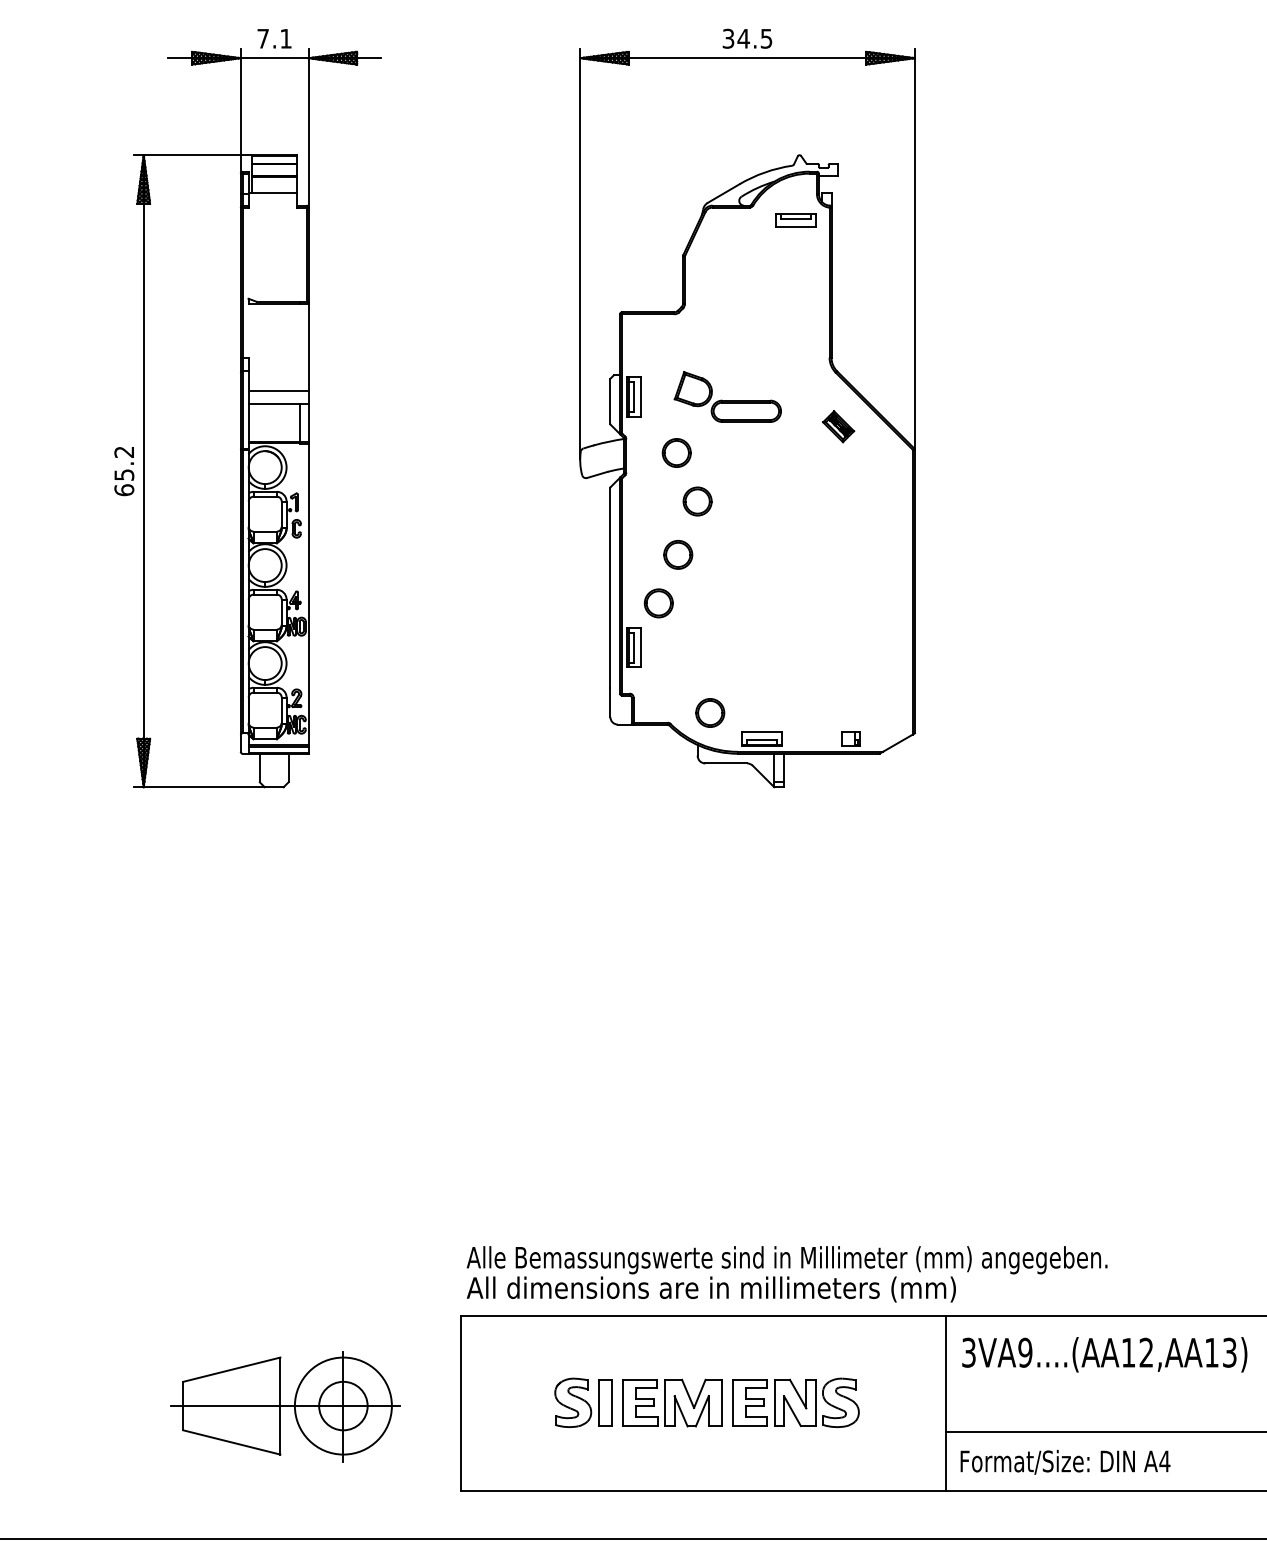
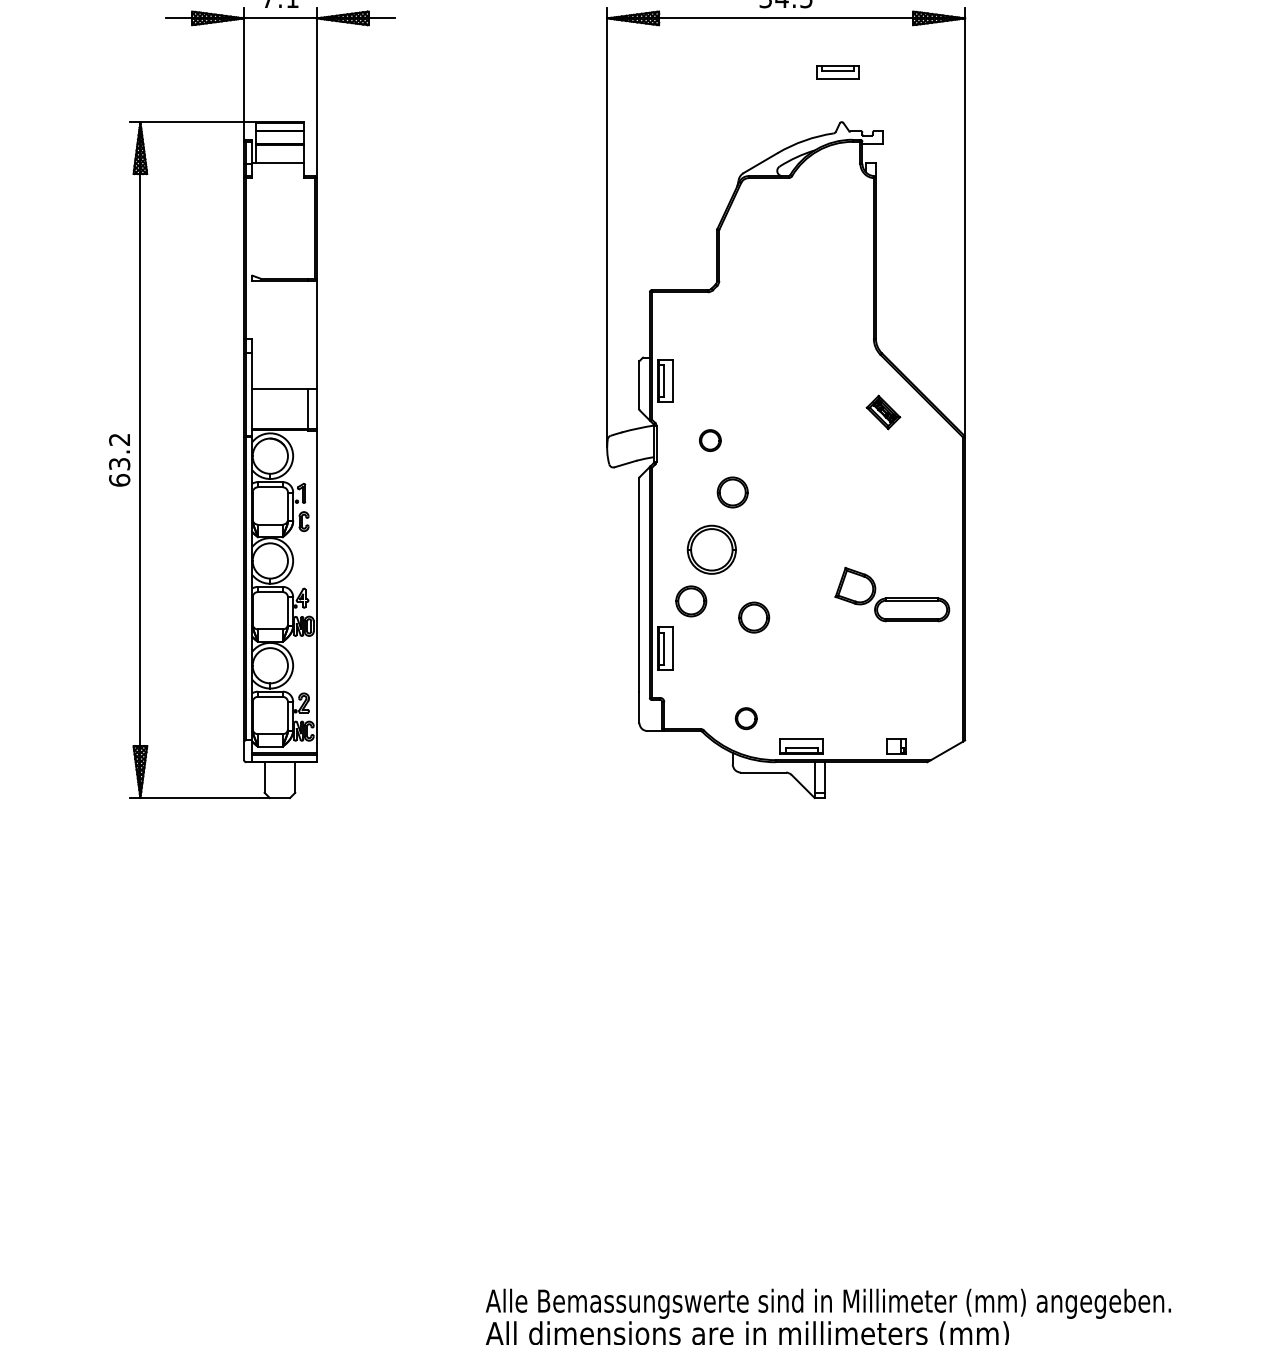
part: (795, 220) -> (837, 72), moved
line: (278, 390) -> (284, 373), removed
part: (727, 396) -> (891, 594), moved
part: (676, 452) -> (710, 440), size x0.7
text: (123, 474) -> (118, 463), 65.2 -> 63.2
part: (678, 554) -> (712, 549), size x1.6
part: (717, 618) -> (753, 617), added
part: (710, 712) -> (746, 718), size x0.7

